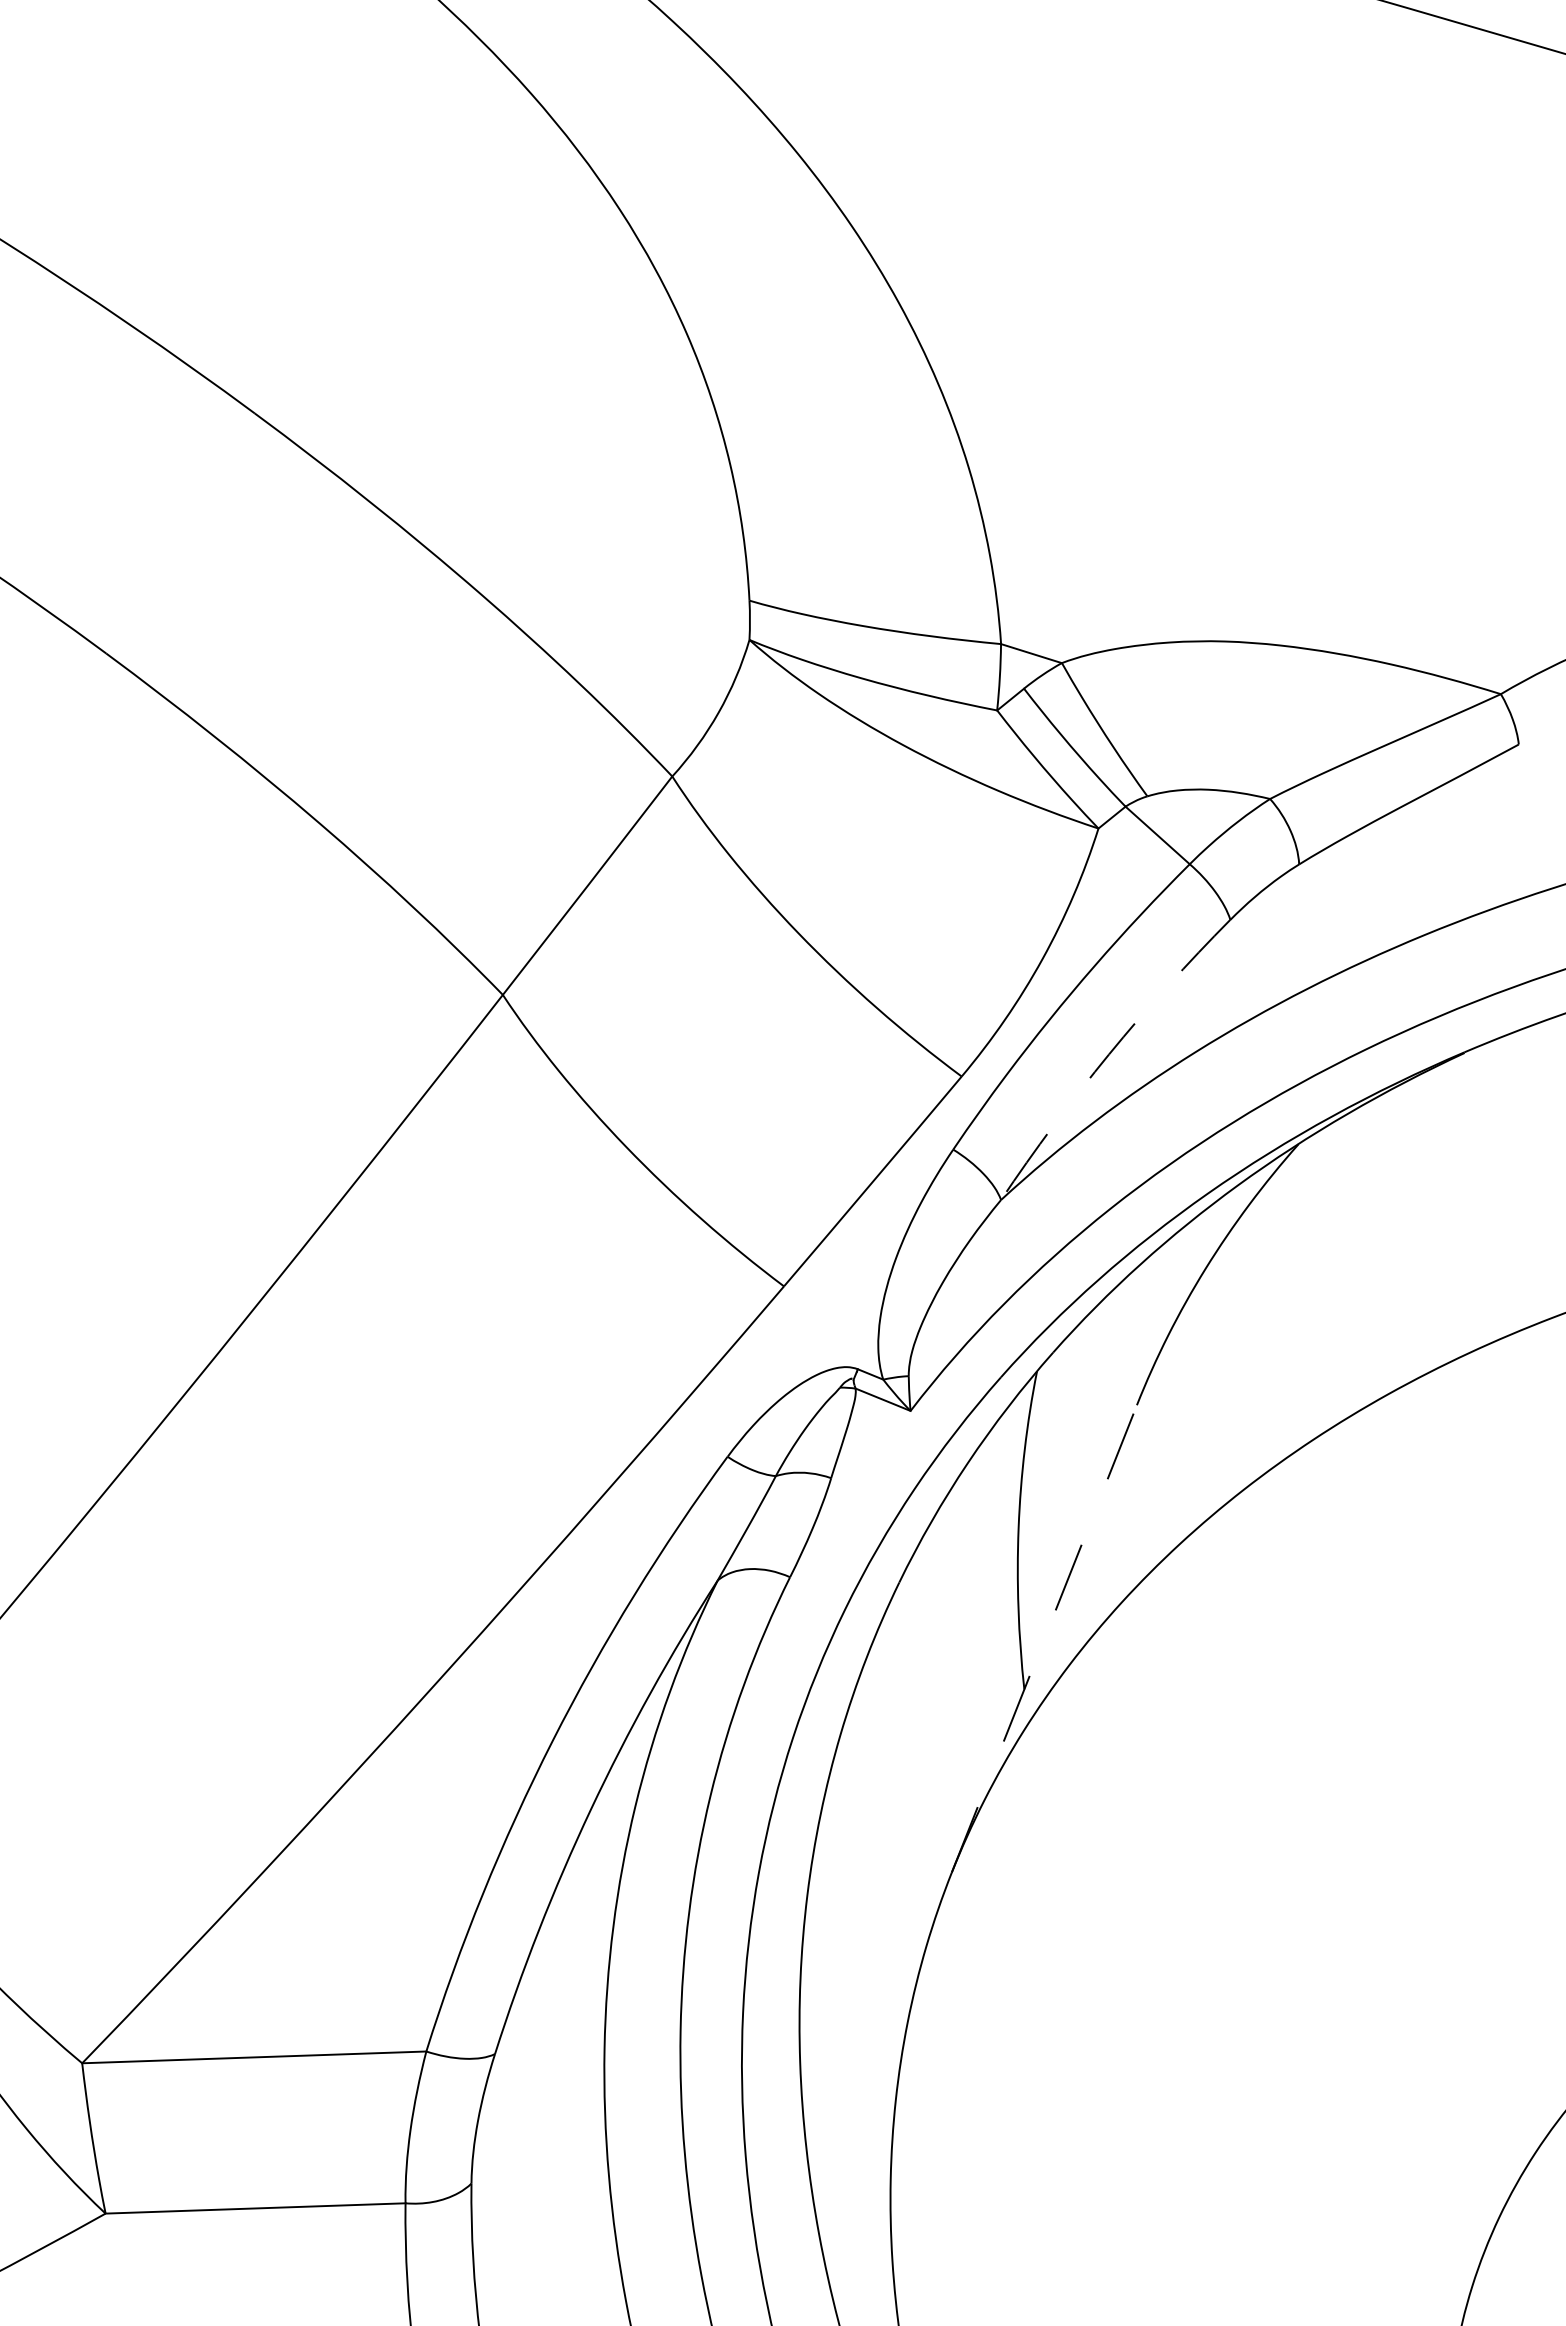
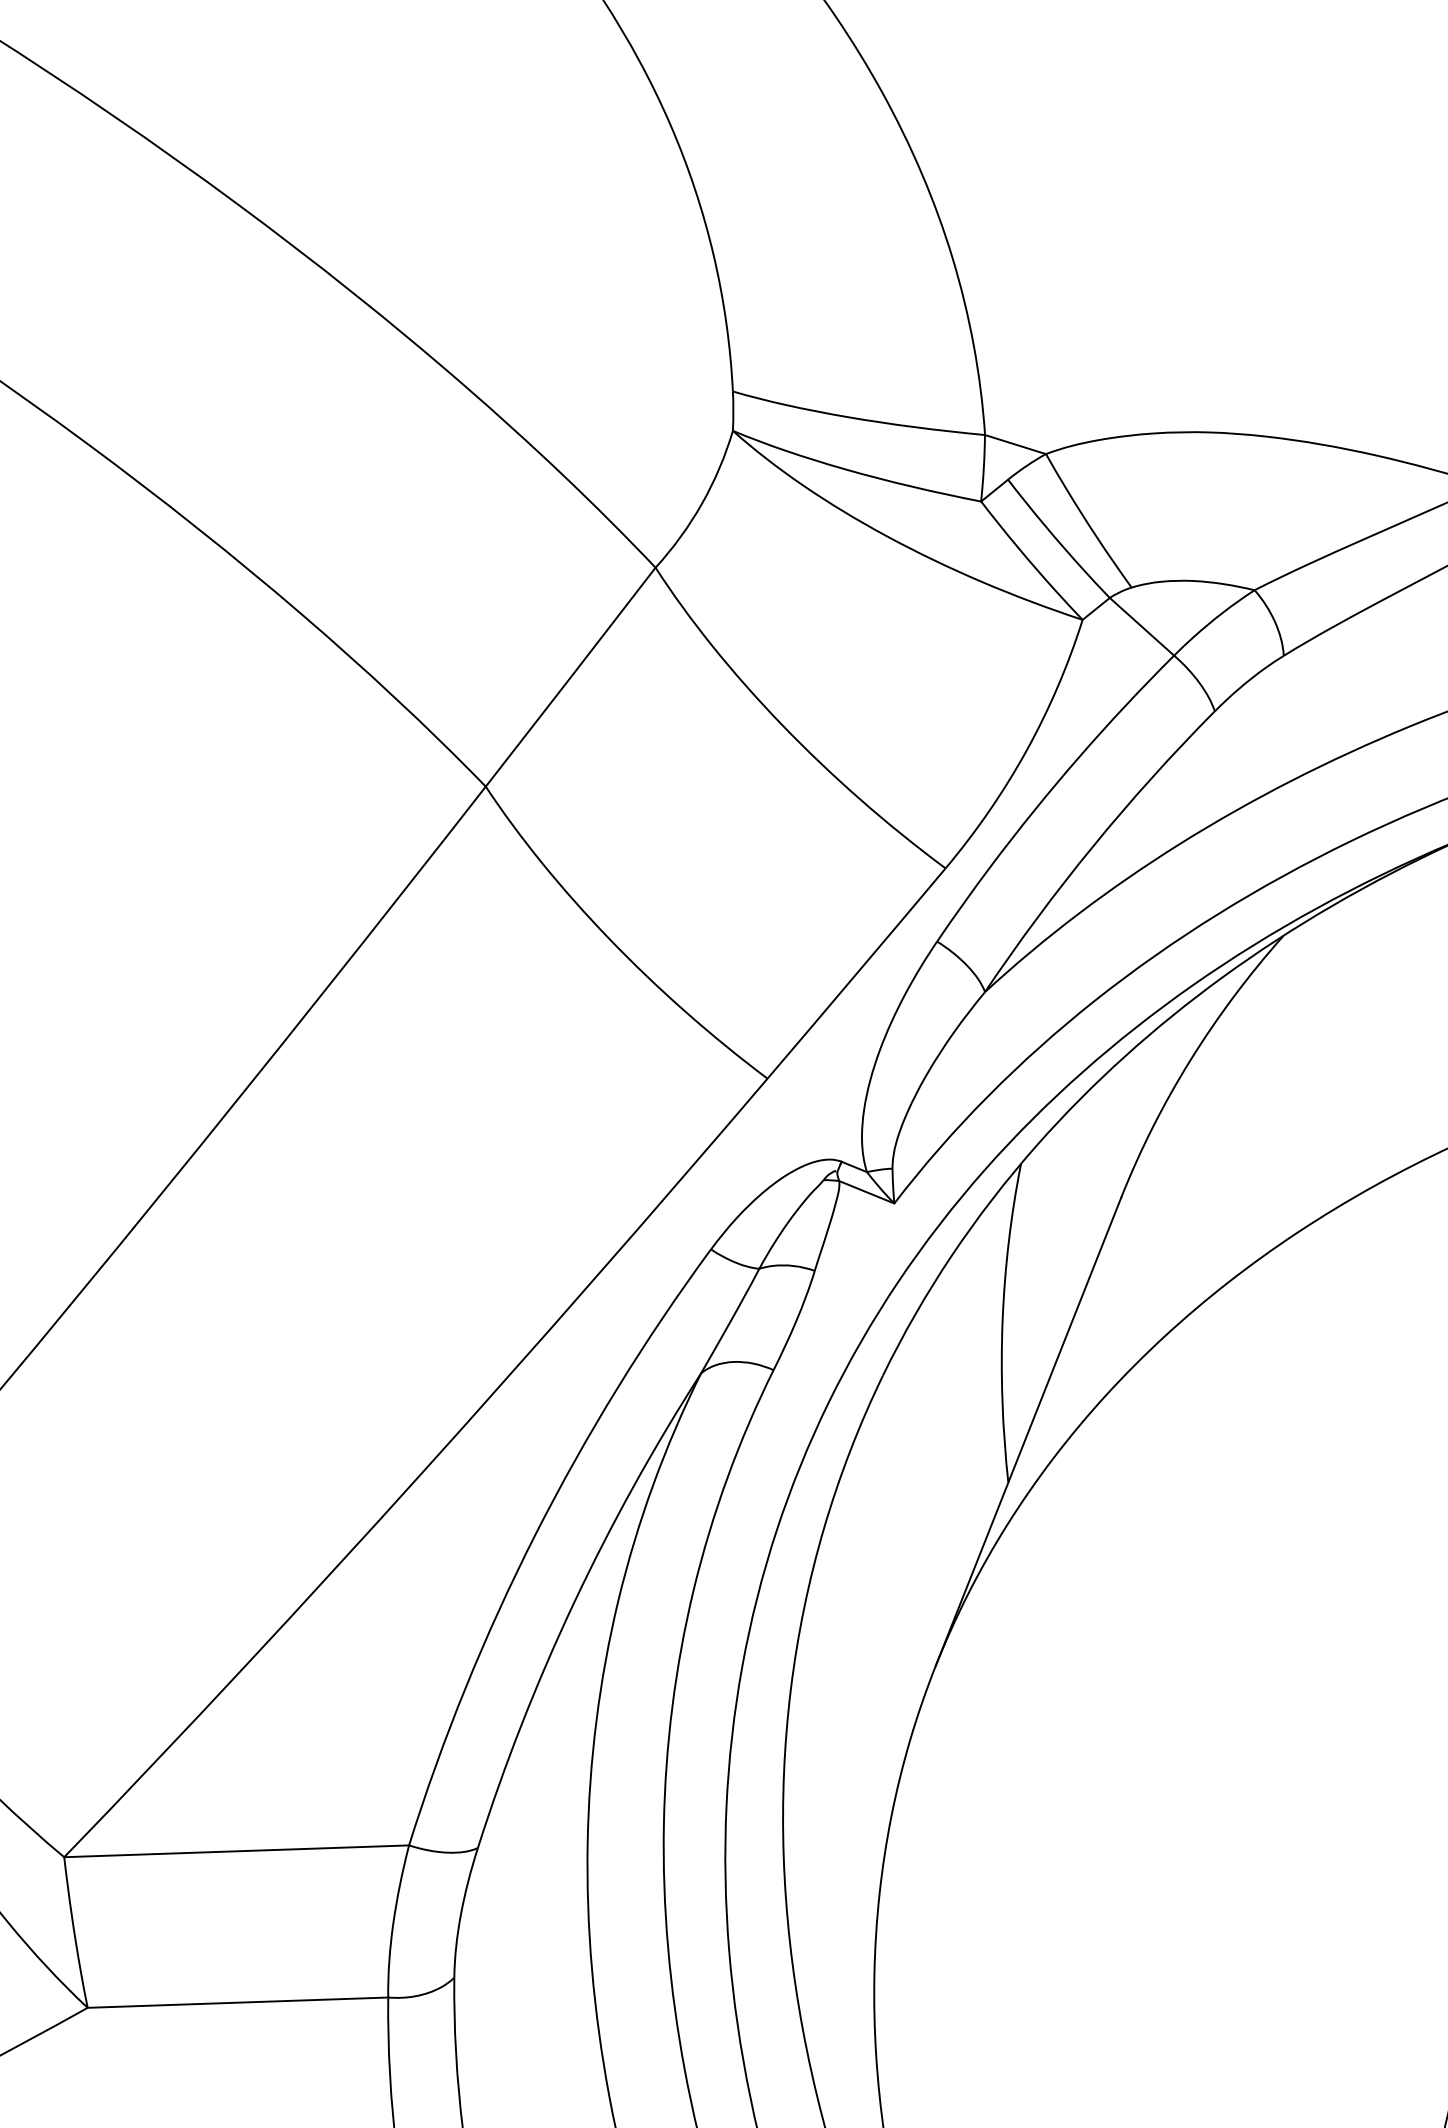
arc: (1109, 1054) -> (1093, 846), dashed -> solid
line: (1044, 1638) -> (1028, 1431), dashed -> solid

